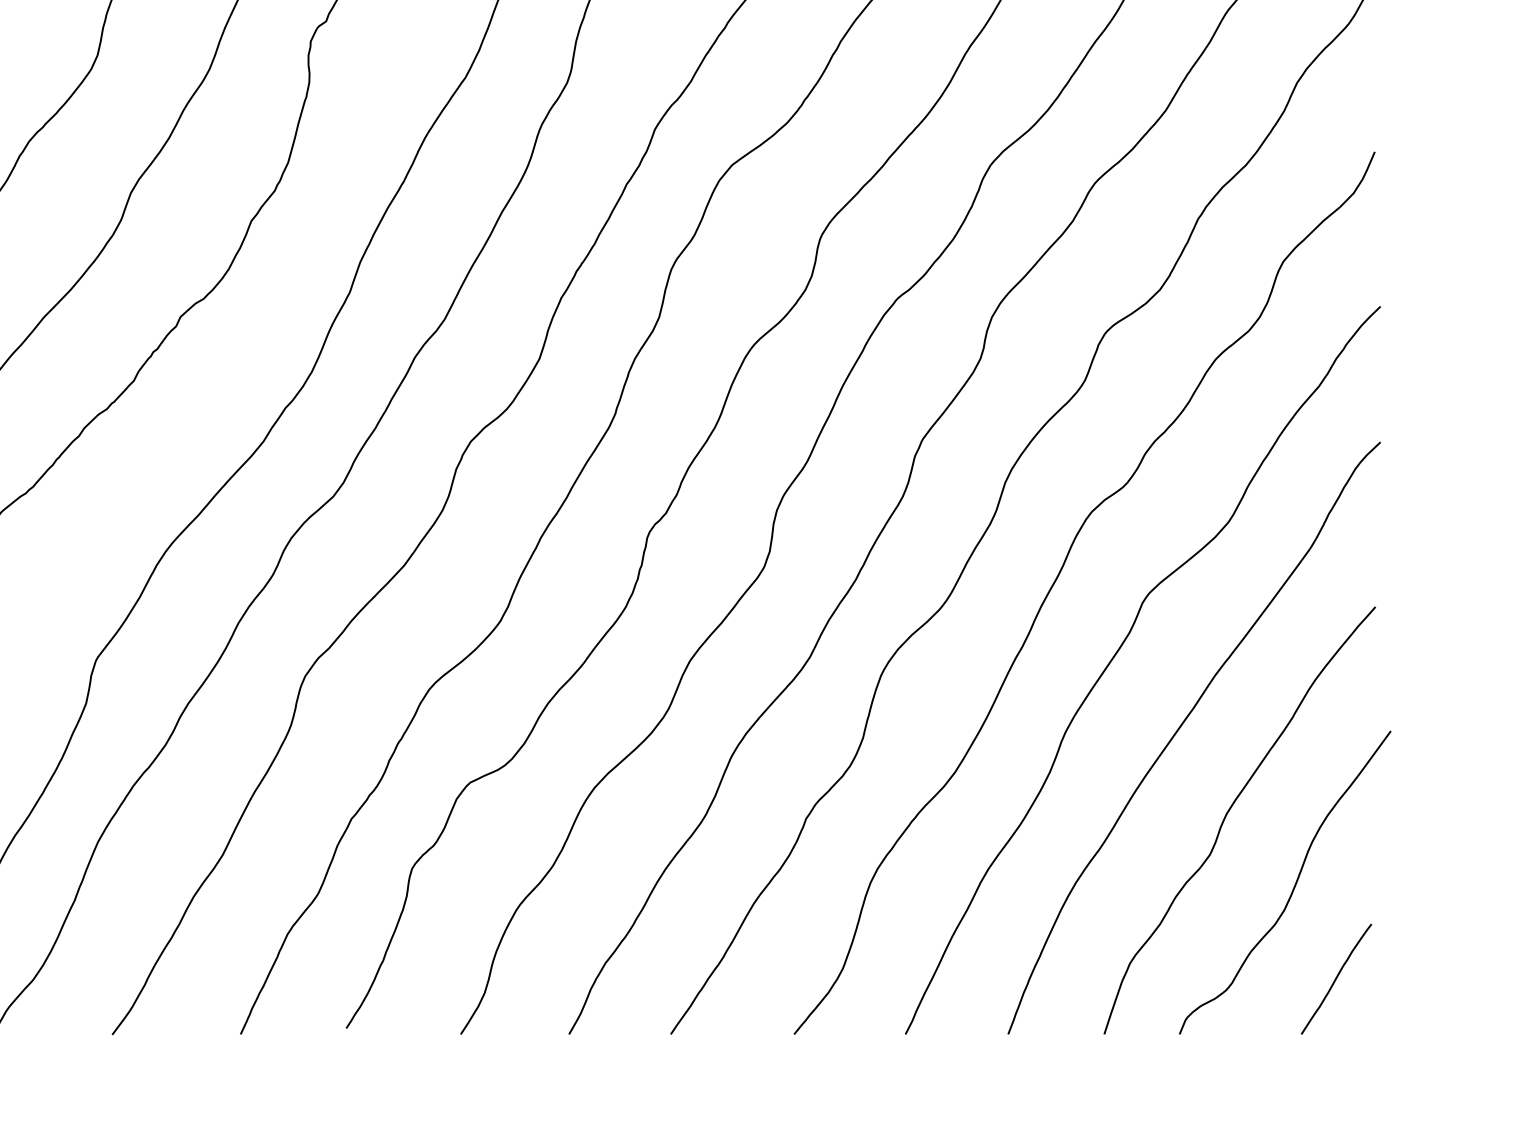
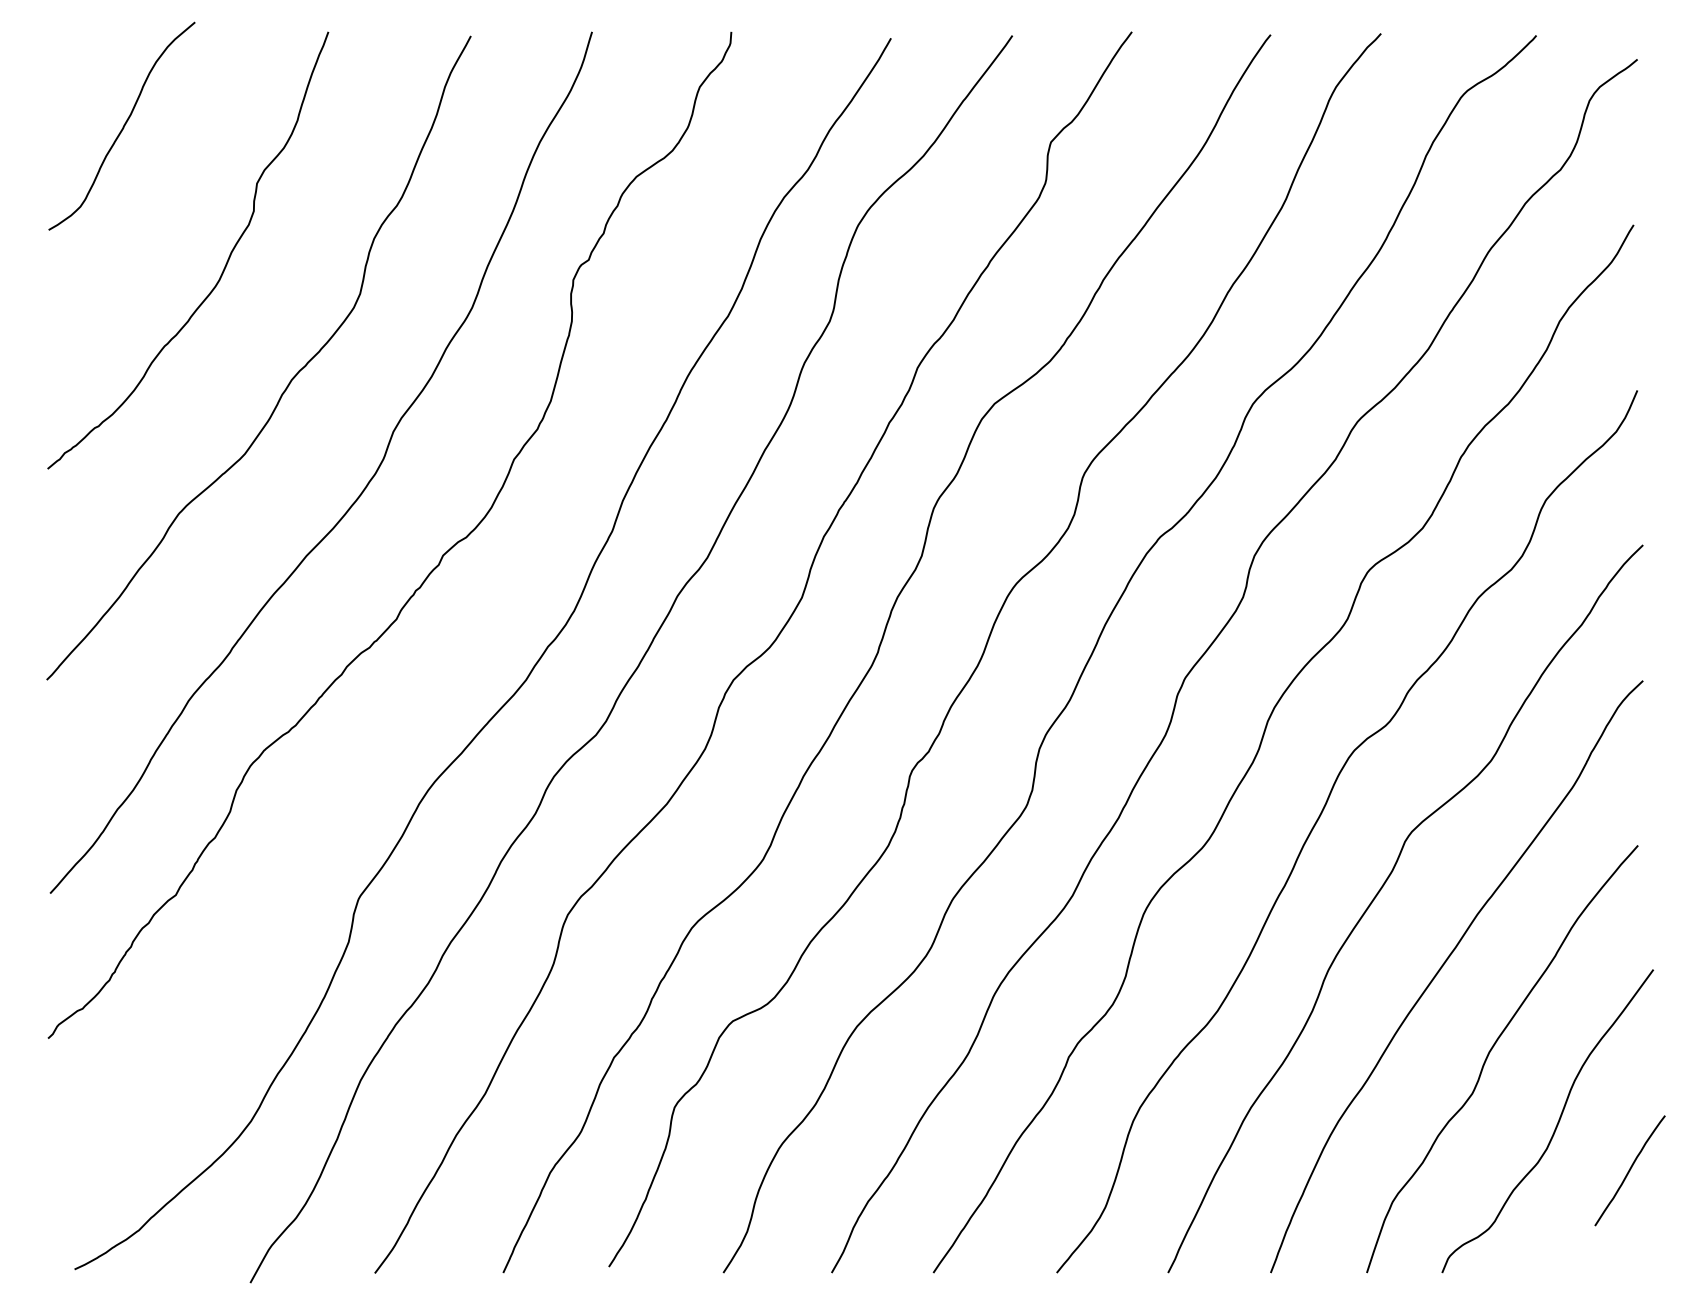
curve: (1335, 978) -> (1629, 1170), moved

